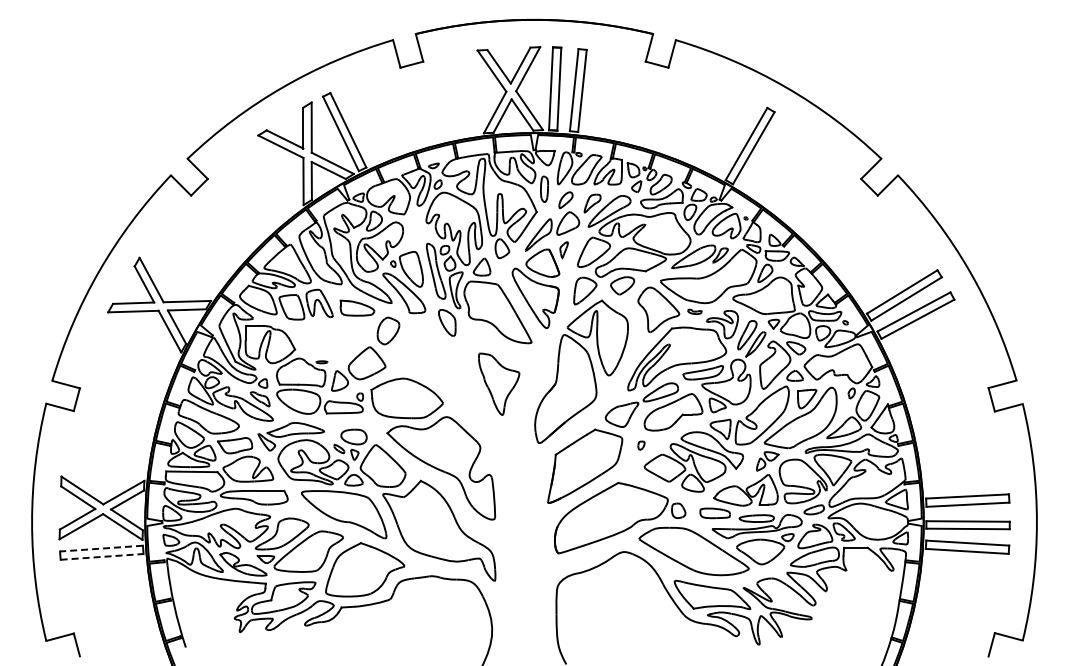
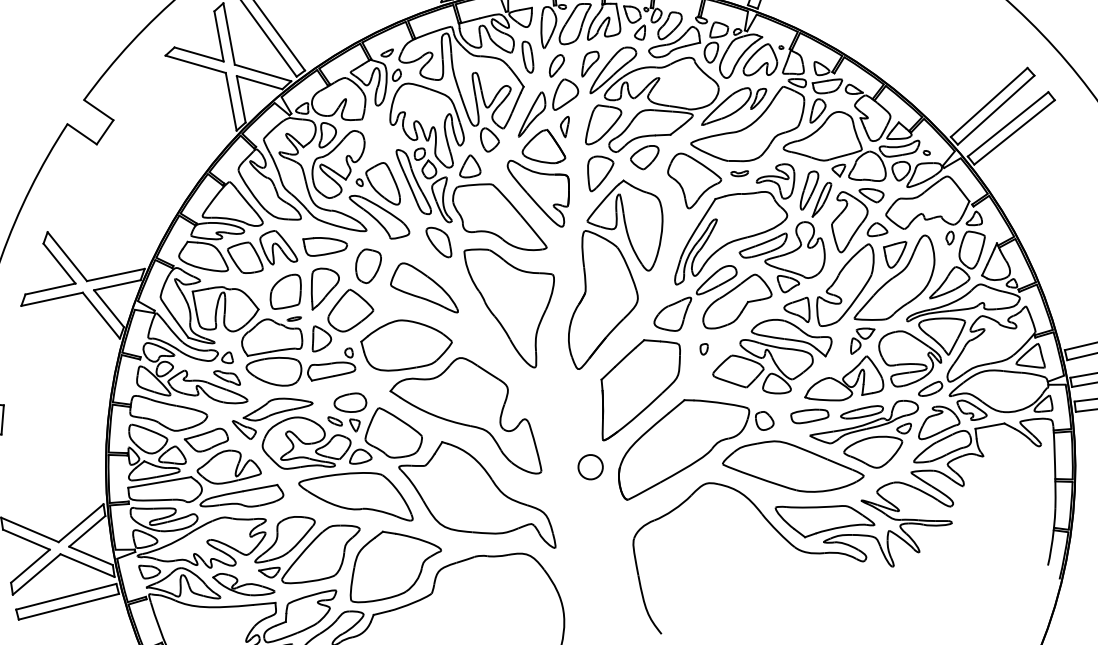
part: (334, 341) -> (305, 290), added
part: (427, 357) -> (422, 289), added
part: (498, 384) -> (515, 306), size x1.67
circle: (534, 521) -> (590, 466), added
line: (101, 548) -> (66, 596), dashed -> solid
line: (102, 556) -> (69, 606), dashed -> solid

